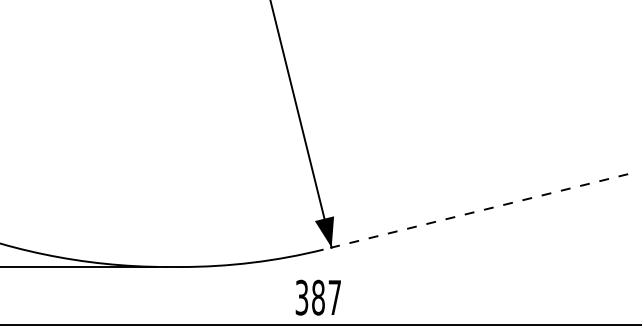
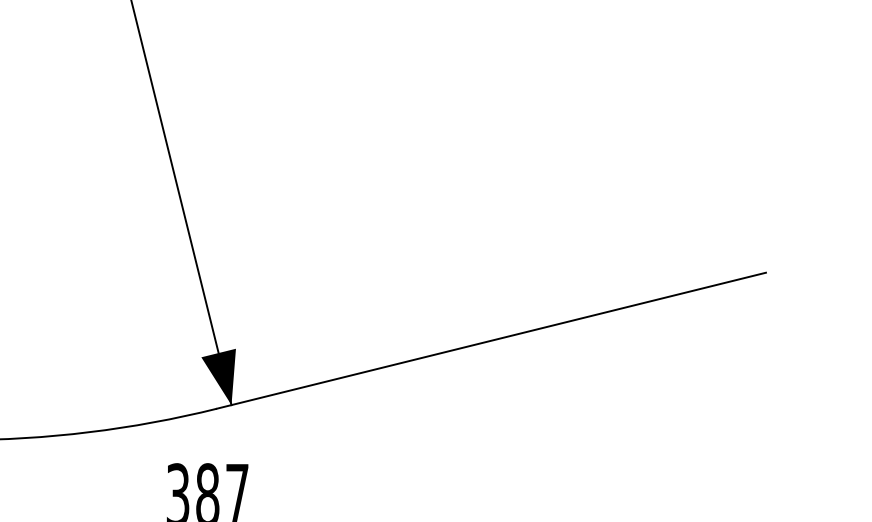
line: (475, 211) -> (490, 340), dashed -> solid

